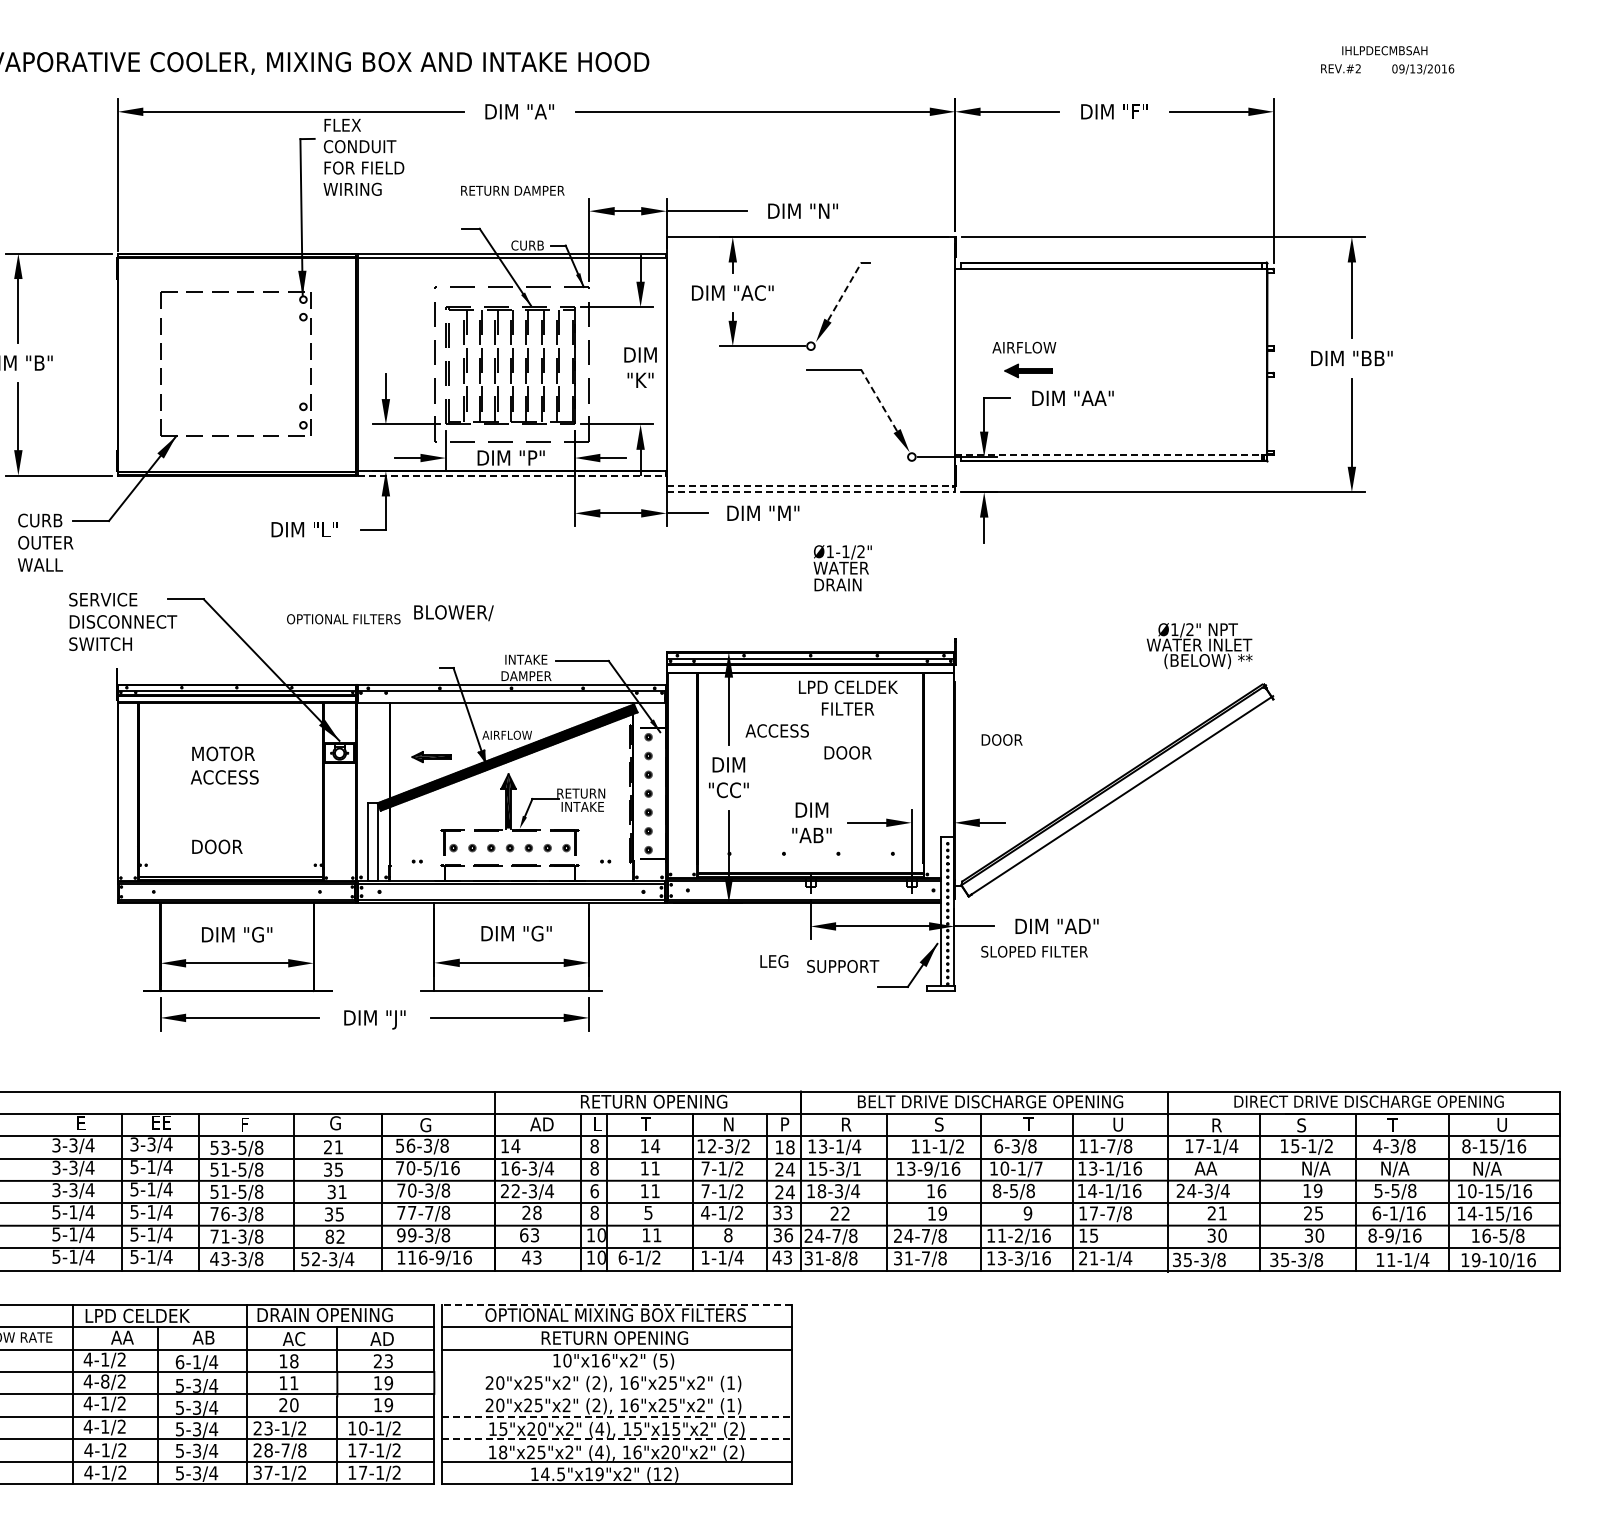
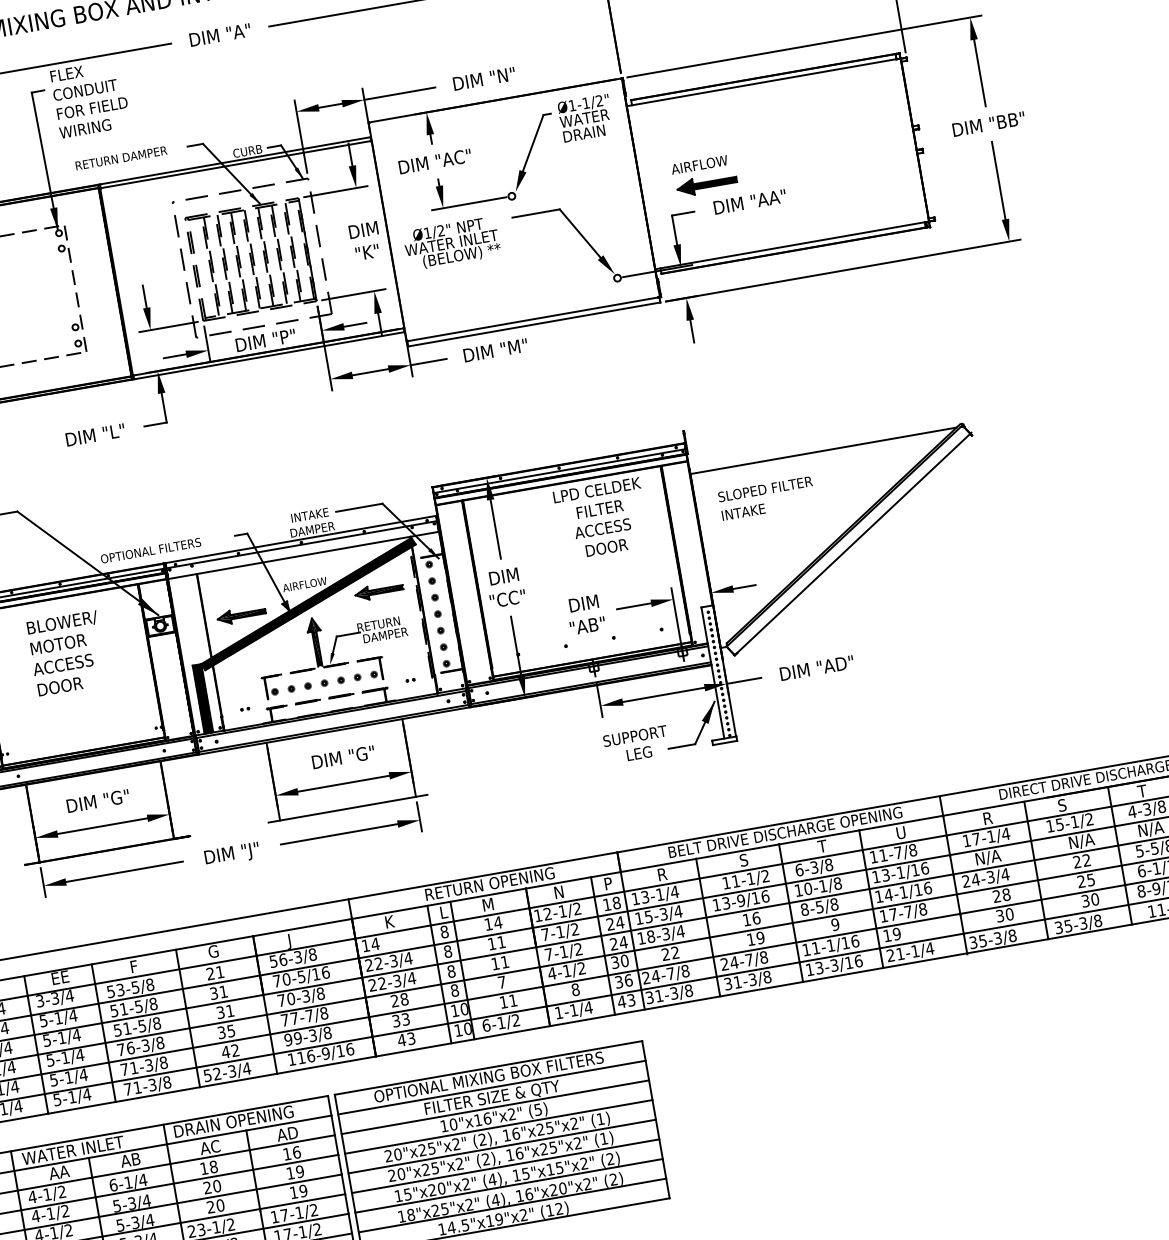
text: (512, 190) -> (121, 157), moved
line: (844, 291) -> (532, 143), dashed -> solid
part: (1028, 370) -> (706, 184), size x1.43
line: (878, 400) -> (579, 233), dashed -> solid
line: (1109, 454) -> (790, 245), dashed -> solid
line: (512, 475) -> (269, 355), dashed -> solid
line: (811, 486) -> (533, 319), dashed -> solid
line: (810, 492) -> (533, 324), dashed -> solid
text: (842, 568) -> (585, 118), moved
text: (453, 613) -> (62, 623), moved
text: (343, 619) -> (150, 550), moved
text: (1199, 646) -> (451, 244), moved
line: (1105, 687) -> (822, 450), added
text: (776, 730) -> (602, 528), moved
text: (1006, 739) -> (743, 511), DOOR -> INTAKE
part: (431, 756) -> (241, 614), size x1.43
part: (588, 757) -> (379, 591), added
text: (586, 806) -> (385, 634), INTAKE -> DAMPER
hatch: (372, 841) -> (202, 698), added
text: (217, 846) -> (60, 686), moved
text: (1034, 951) -> (765, 488), moved
text: (774, 961) -> (639, 753), moved
text: (541, 1124) -> (394, 921), AD -> K
text: (647, 1124) -> (487, 904), T -> M
text: (424, 1126) -> (292, 940), G -> J
text: (729, 1146) -> (563, 911), 12-3/2 -> 12-1/2
text: (510, 1168) -> (374, 964), 16-3/4 -> 22-3/4
text: (856, 1168) -> (677, 911), 15-3/1 -> 15-3/4
text: (1038, 1168) -> (837, 883), 10-1/7 -> 10-1/8
text: (338, 1169) -> (223, 991), 35 -> 31
text: (1209, 1169) -> (988, 858), AA -> N/A
text: (1312, 1190) -> (1081, 860), 19 -> 22
text: (594, 1191) -> (451, 971), 6 -> 8
text: (788, 1212) -> (624, 960), 33 -> 30
text: (648, 1213) -> (502, 982), 5 -> 7
text: (1222, 1213) -> (1006, 894), 21 -> 28
text: (524, 1235) -> (396, 1021), 63 -> 33
text: (1018, 1235) -> (830, 945), 11-2/16 -> 11-1/16
text: (1093, 1235) -> (896, 933), 15 -> 19
text: (329, 1236) -> (225, 1051), 82 -> 42
text: (219, 1258) -> (132, 1088), 43-3/8 -> 71-3/8
text: (836, 1258) -> (674, 993), 31-8/8 -> 31-3/8
text: (925, 1258) -> (752, 979), 31-7/8 -> 31-3/8
line: (616, 1304) -> (488, 1067), dashed -> solid
text: (141, 1315) -> (72, 1150), LPD CELDEK -> WATER INLET
text: (615, 1339) -> (492, 1098), RETURN OPENING -> FILTER SIZE & QTY
text: (383, 1361) -> (292, 1153), 23 -> 16
line: (616, 1372) -> (498, 1127), added
text: (105, 1381) -> (51, 1213), 4-8/2 -> 4-1/2
text: (288, 1383) -> (212, 1187), 11 -> 20
line: (616, 1394) -> (501, 1146), added
line: (617, 1416) -> (506, 1165), dashed -> solid
text: (363, 1428) -> (284, 1215), 10-1/2 -> 17-1/2
line: (617, 1439) -> (509, 1186), dashed -> solid

